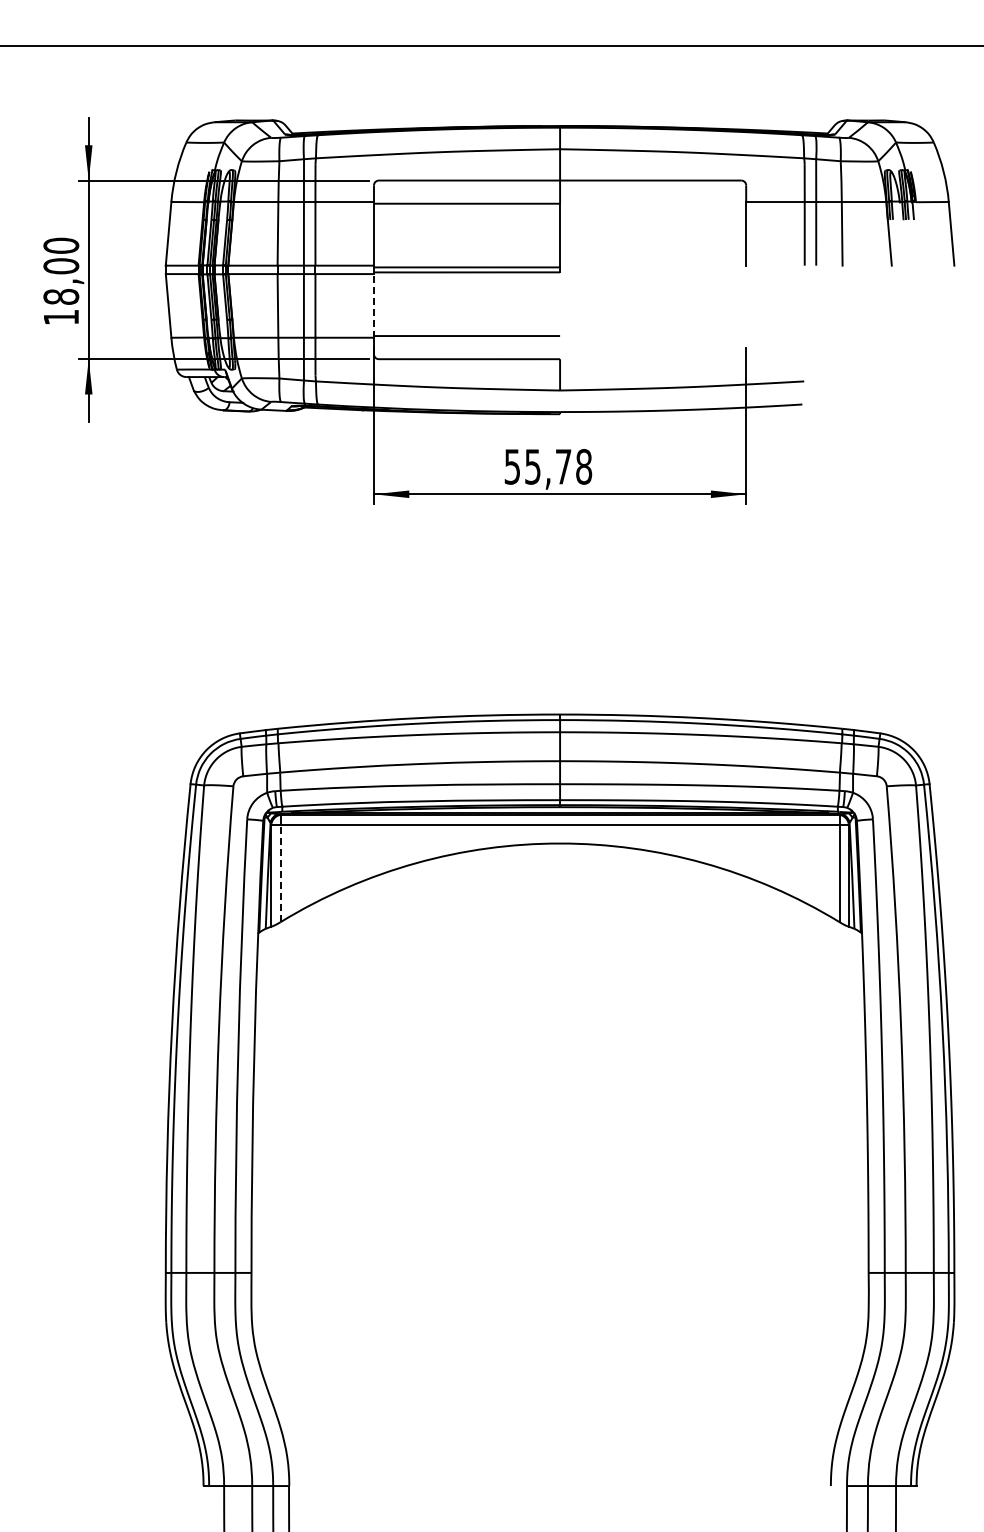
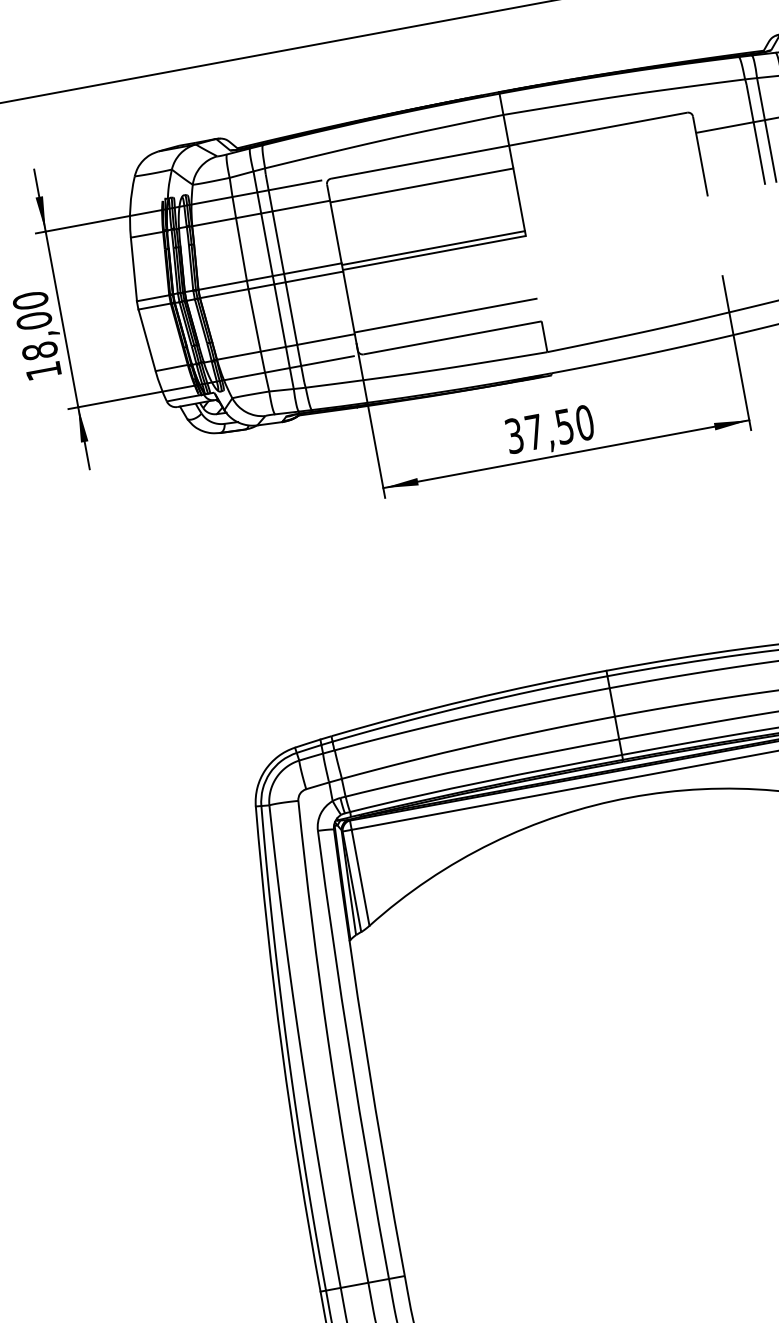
line: (373, 305) -> (348, 302), dashed -> solid
text: (548, 466) -> (549, 428), 55,78 -> 37,50
line: (280, 873) -> (360, 878), dashed -> solid

